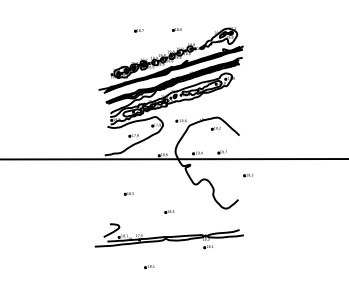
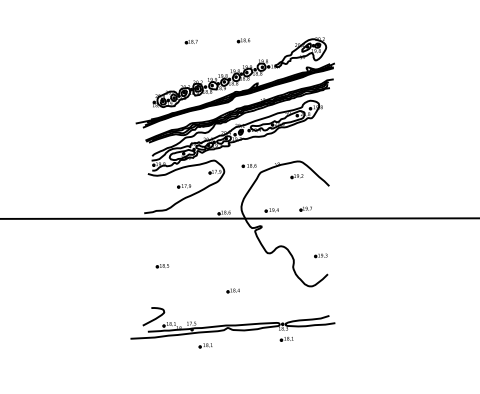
part: (248, 175) -> (321, 256), moved
part: (128, 193) -> (161, 265), moved
part: (149, 267) -> (205, 346), moved

